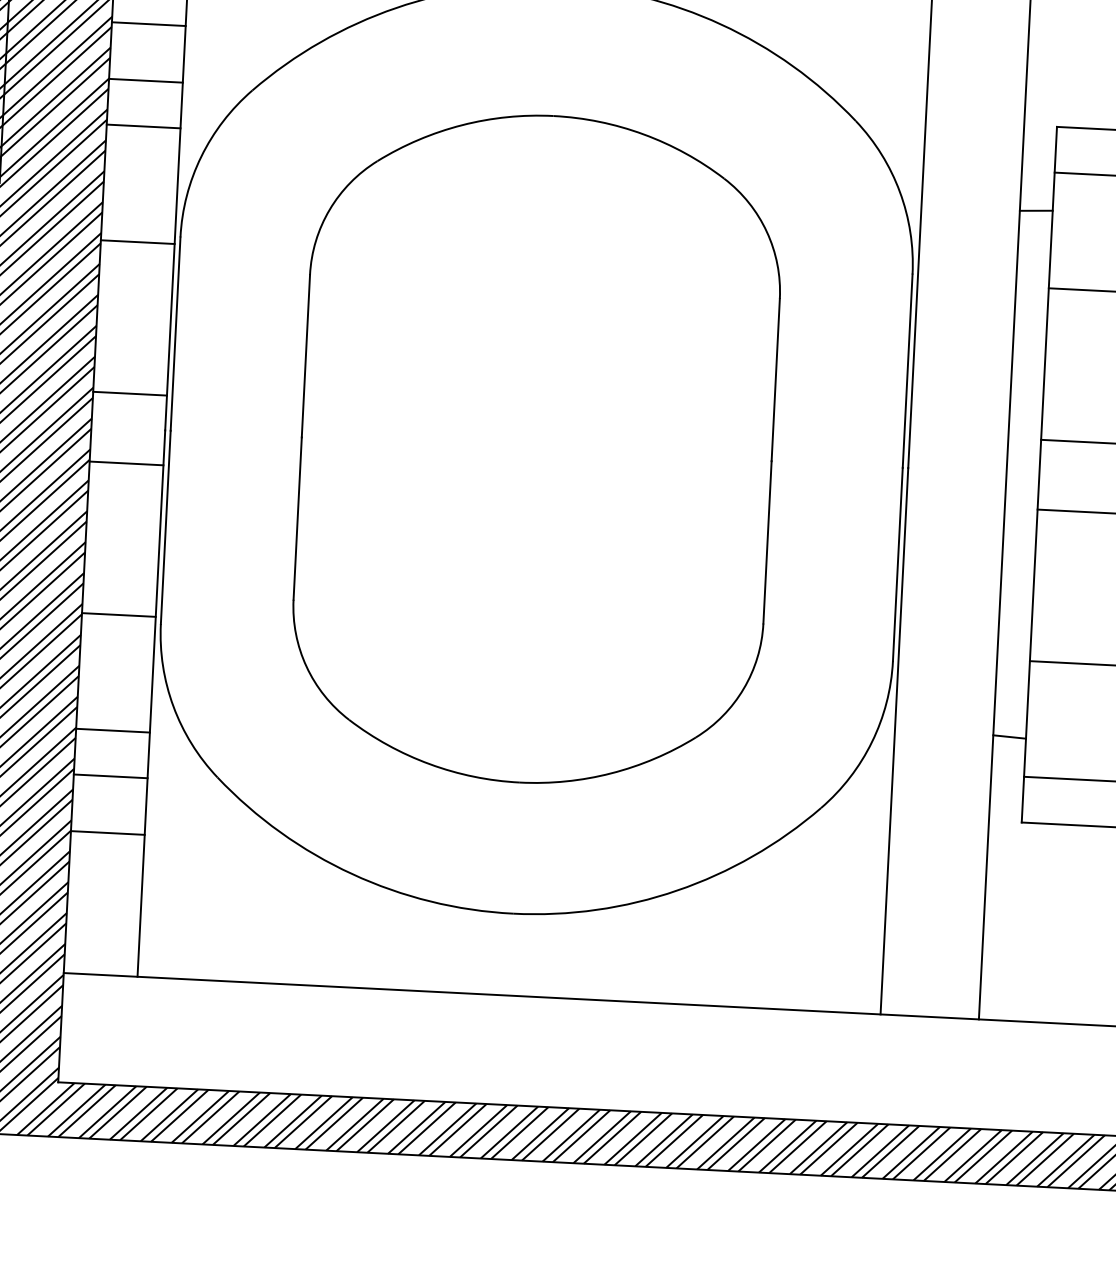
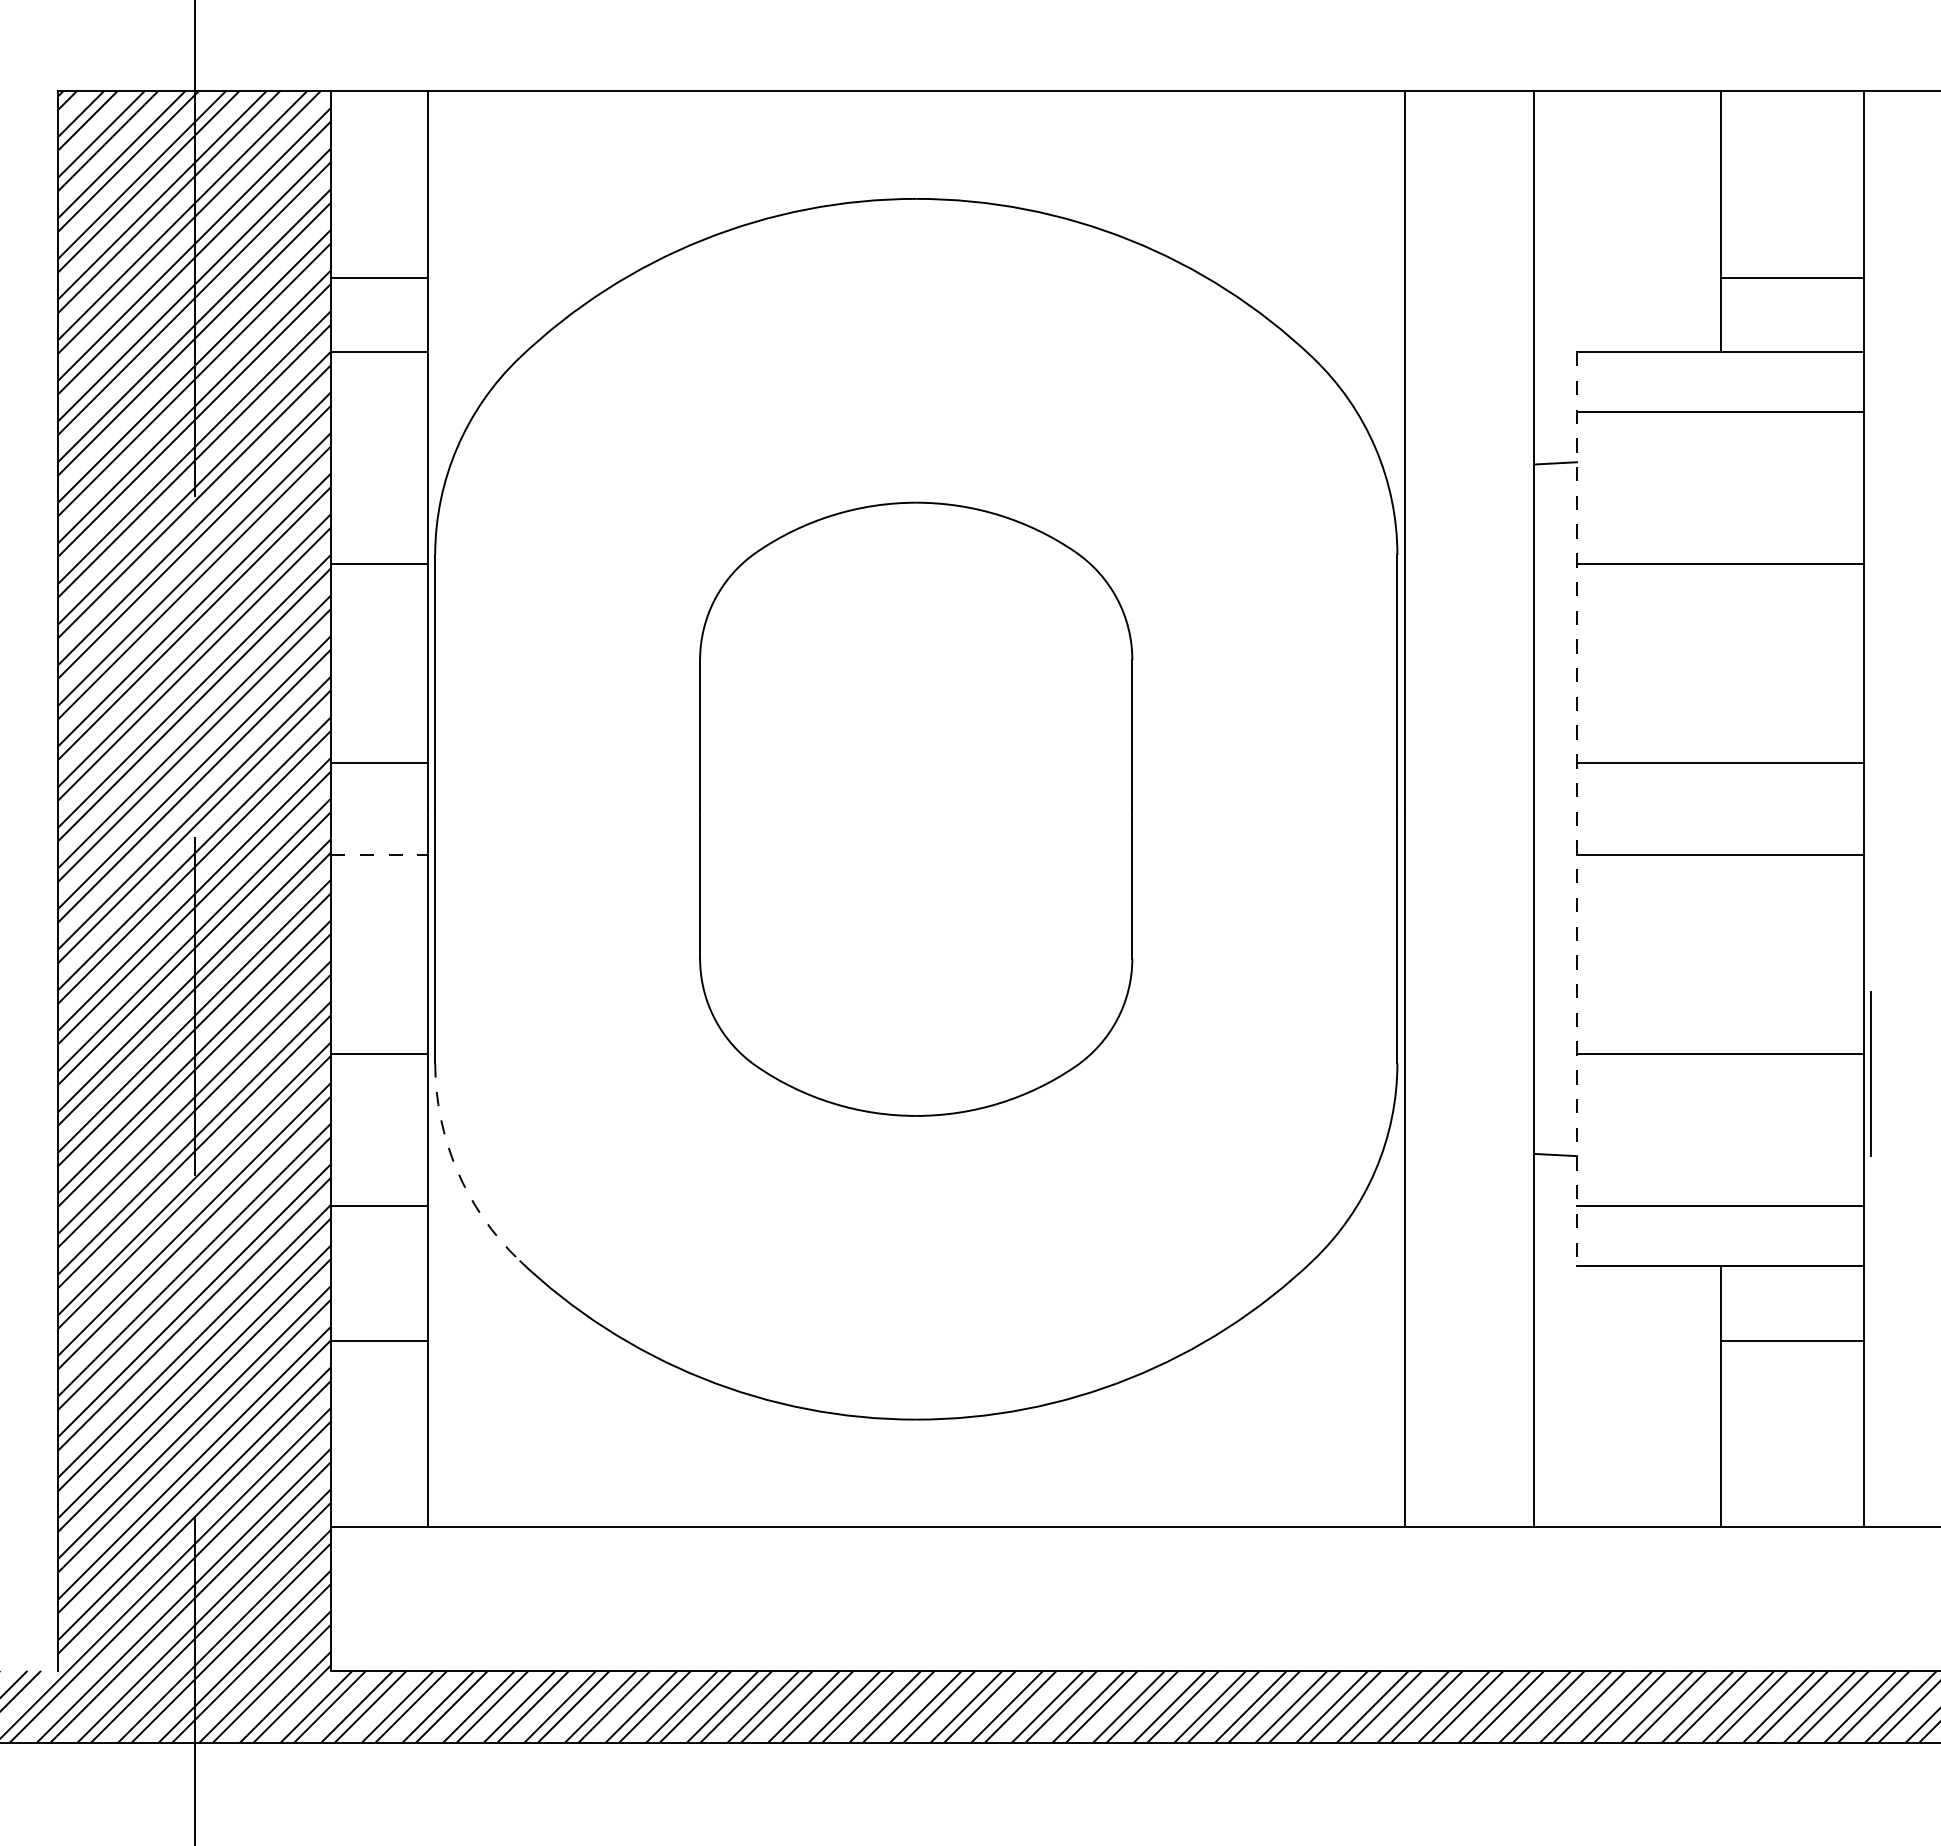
line: (143, 126) -> (379, 412), removed
part: (536, 449) -> (915, 809), size x0.7
line: (127, 463) -> (380, 855), solid -> dashed
line: (1038, 474) -> (1576, 809), solid -> dashed
arc: (173, 706) -> (457, 1170), solid -> dashed
line: (110, 776) -> (379, 1266), removed

